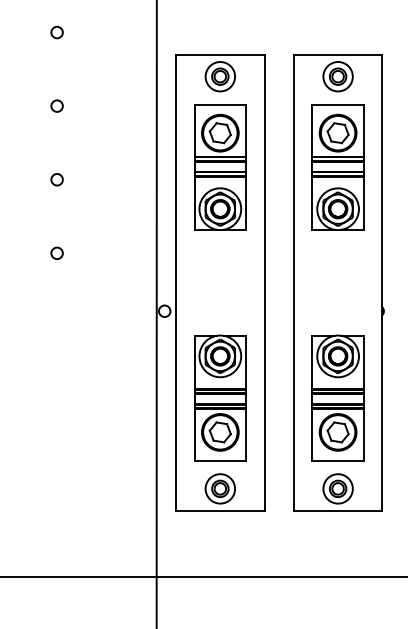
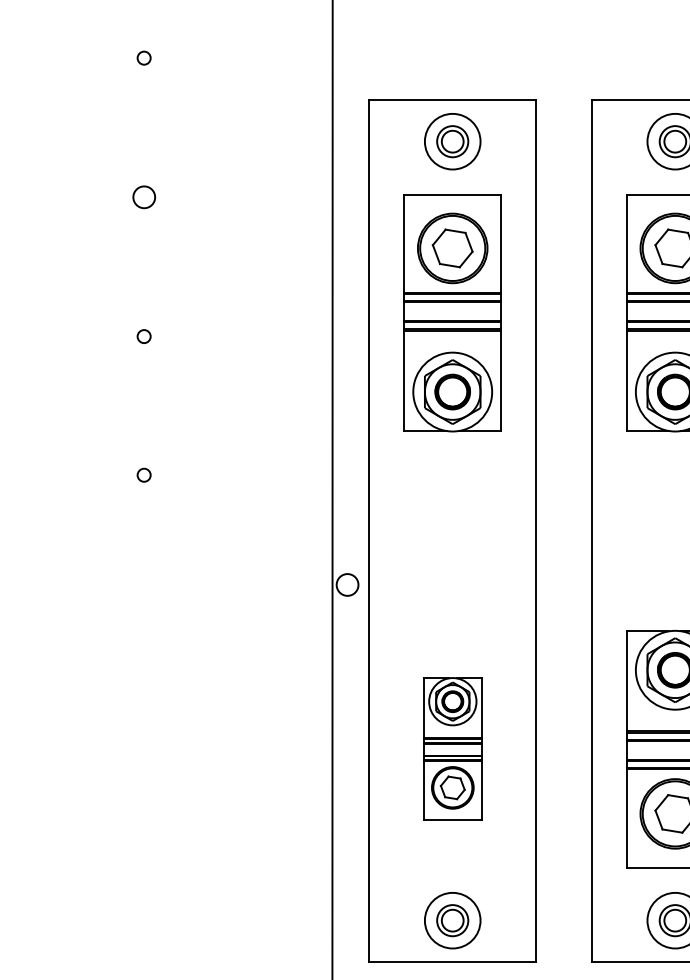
circle: (56, 32) -> (143, 58), size x0.6
circle: (56, 179) -> (143, 335), size x0.6
circle: (56, 252) -> (143, 473), size x0.6
part: (220, 397) -> (453, 747), size x0.6

